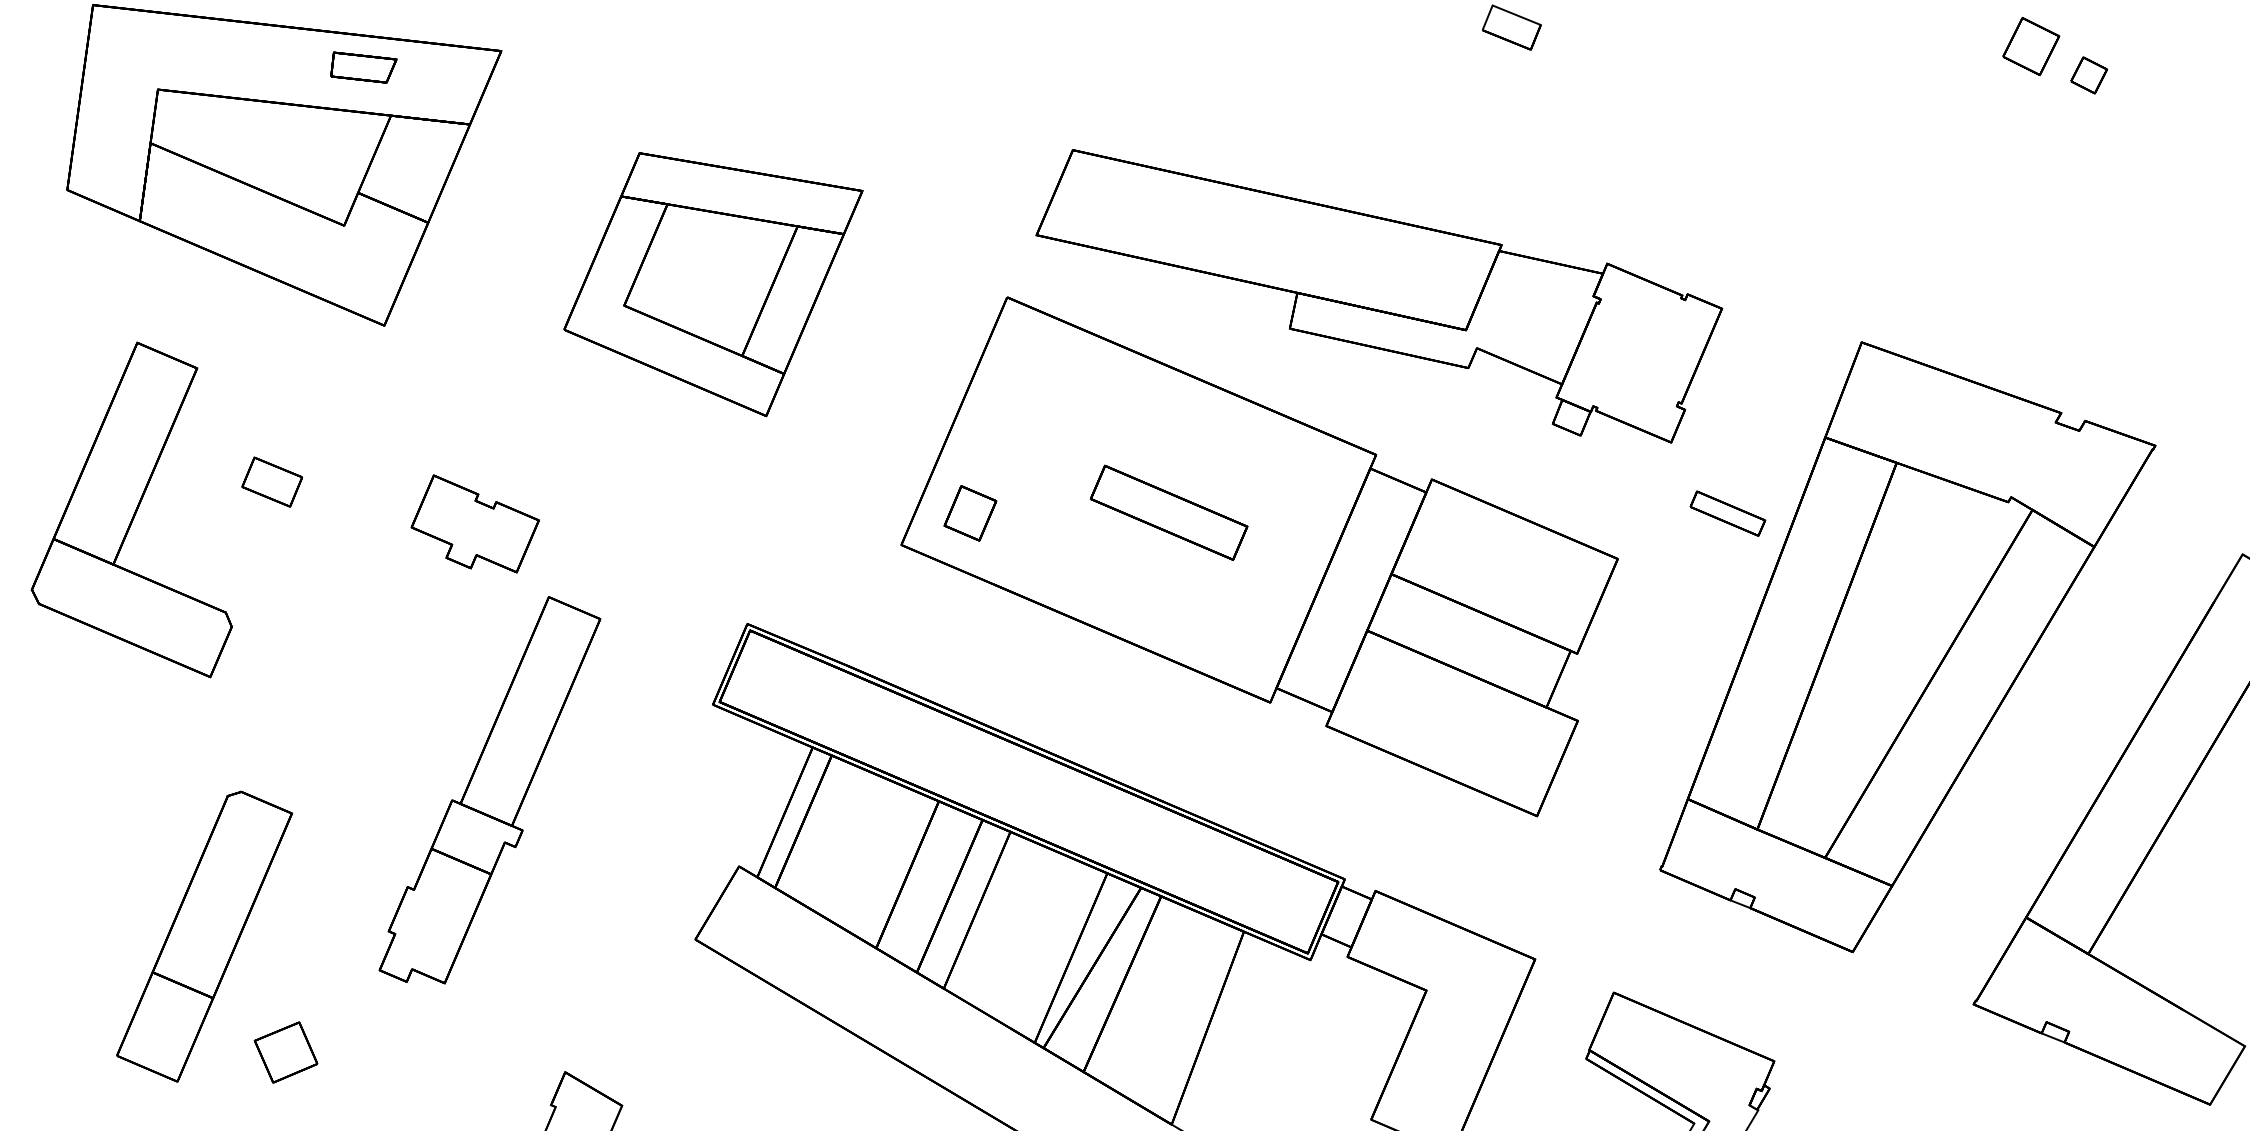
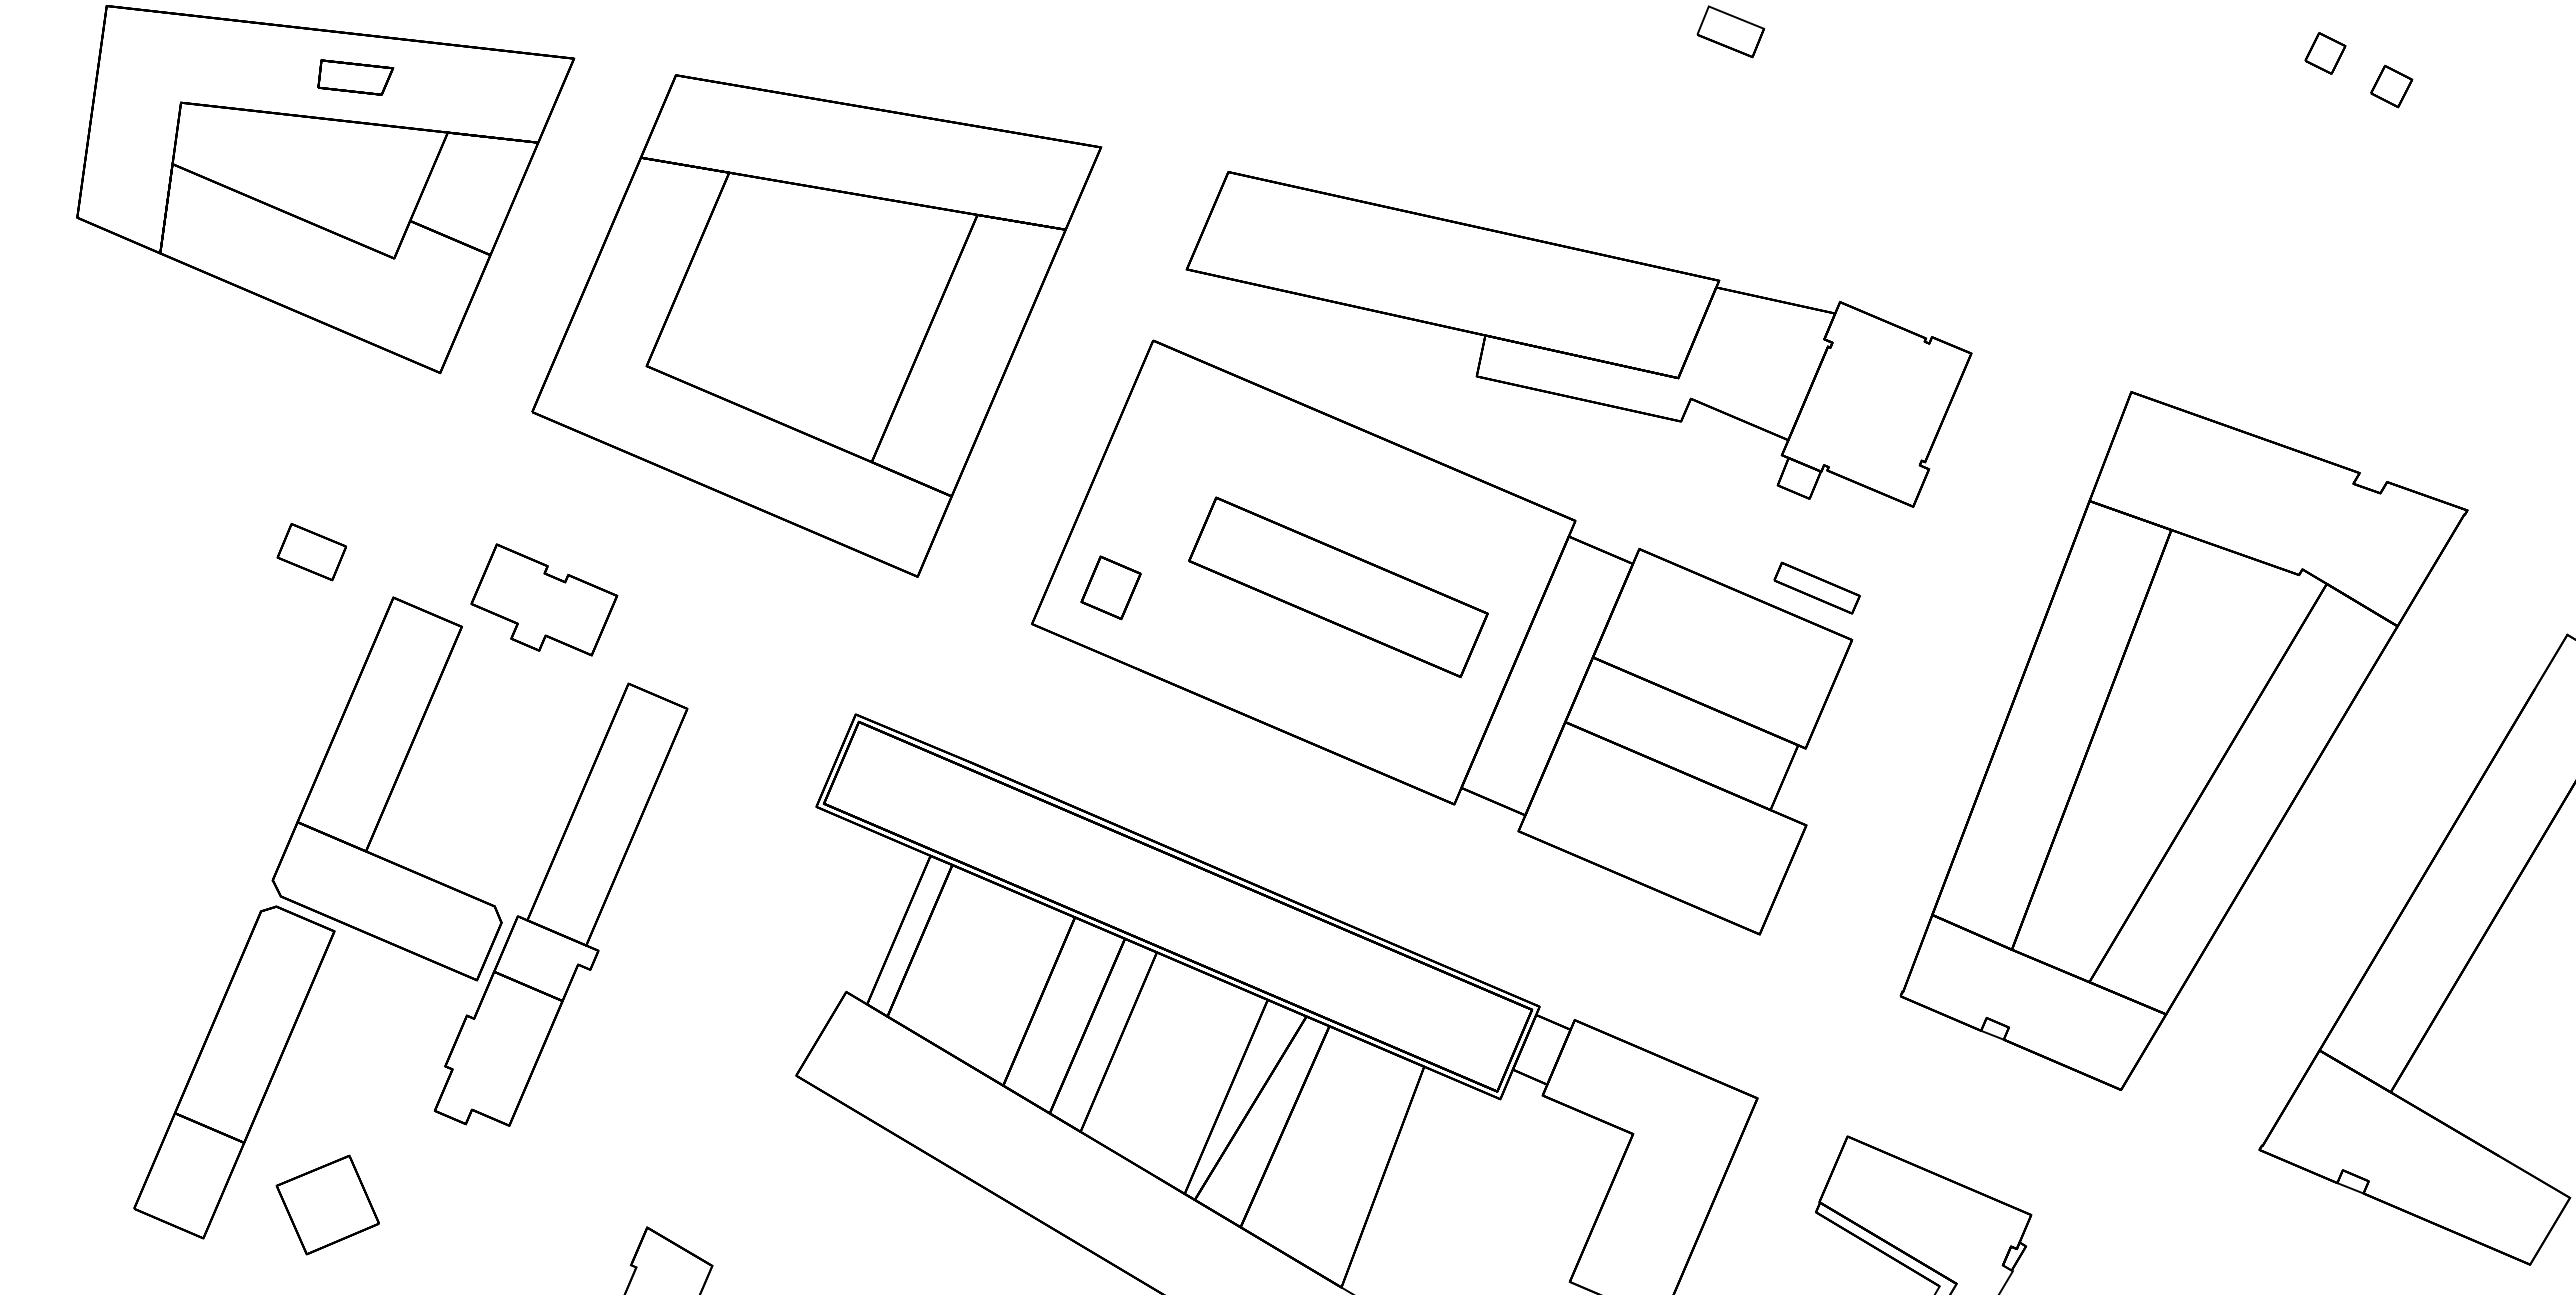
part: (2031, 46) -> (2325, 53), size x0.62
part: (363, 67) -> (355, 77), moved
part: (713, 284) -> (816, 325), size x1.67
part: (131, 509) -> (386, 788), moved
part: (1169, 512) -> (1338, 586), size x1.67
part: (1727, 513) -> (1816, 587), moved
part: (285, 1052) -> (327, 1204), size x1.43

